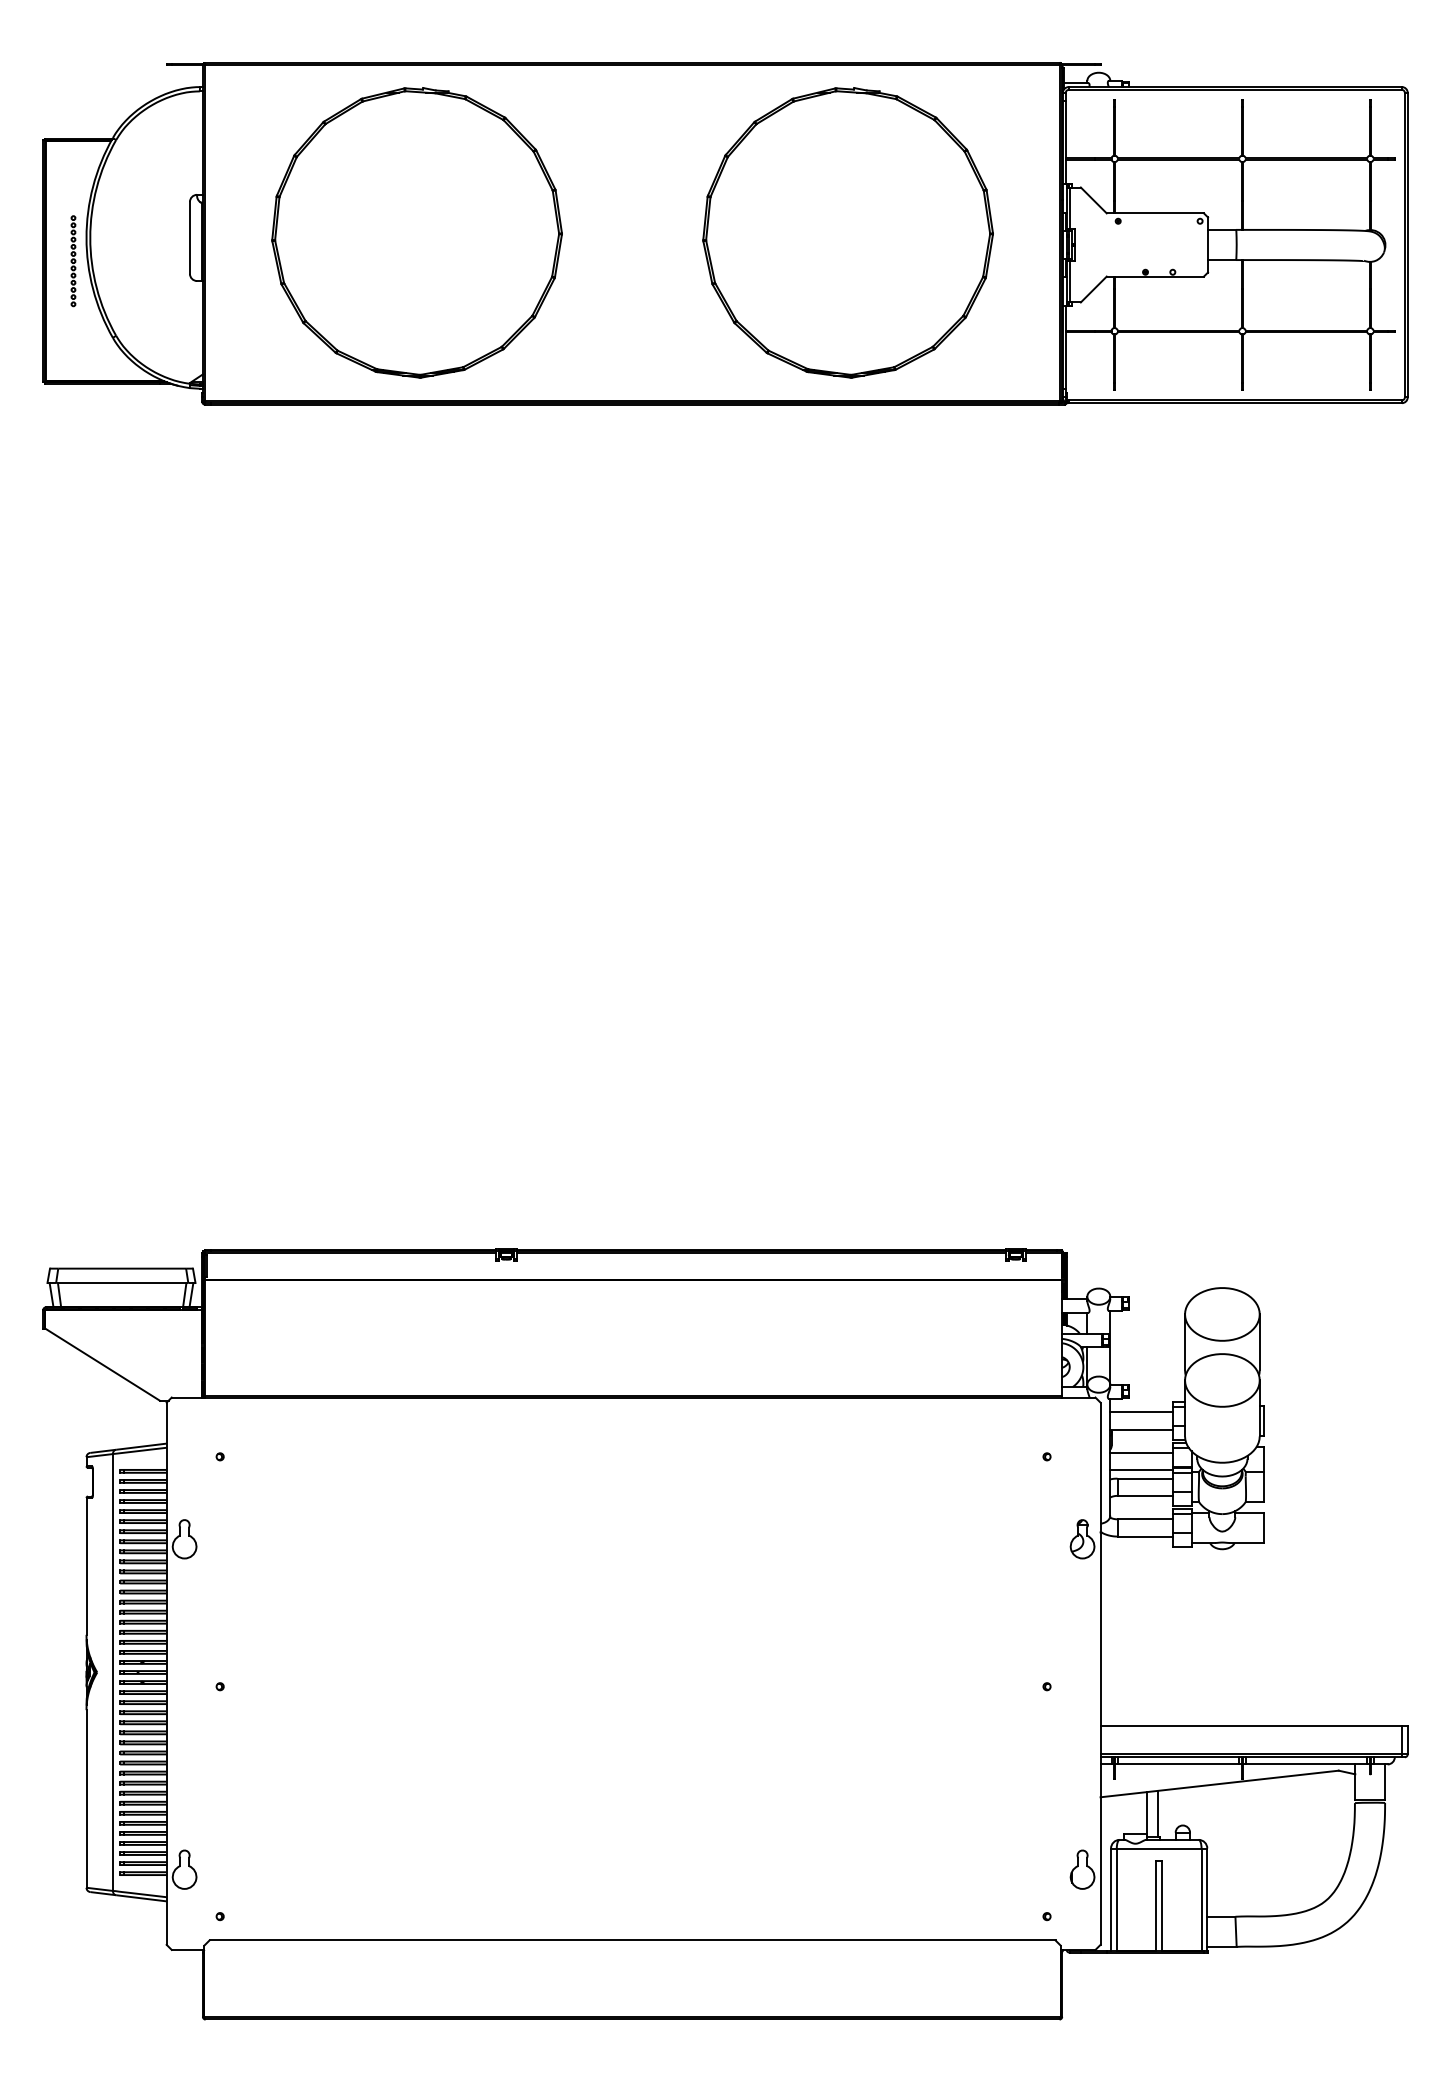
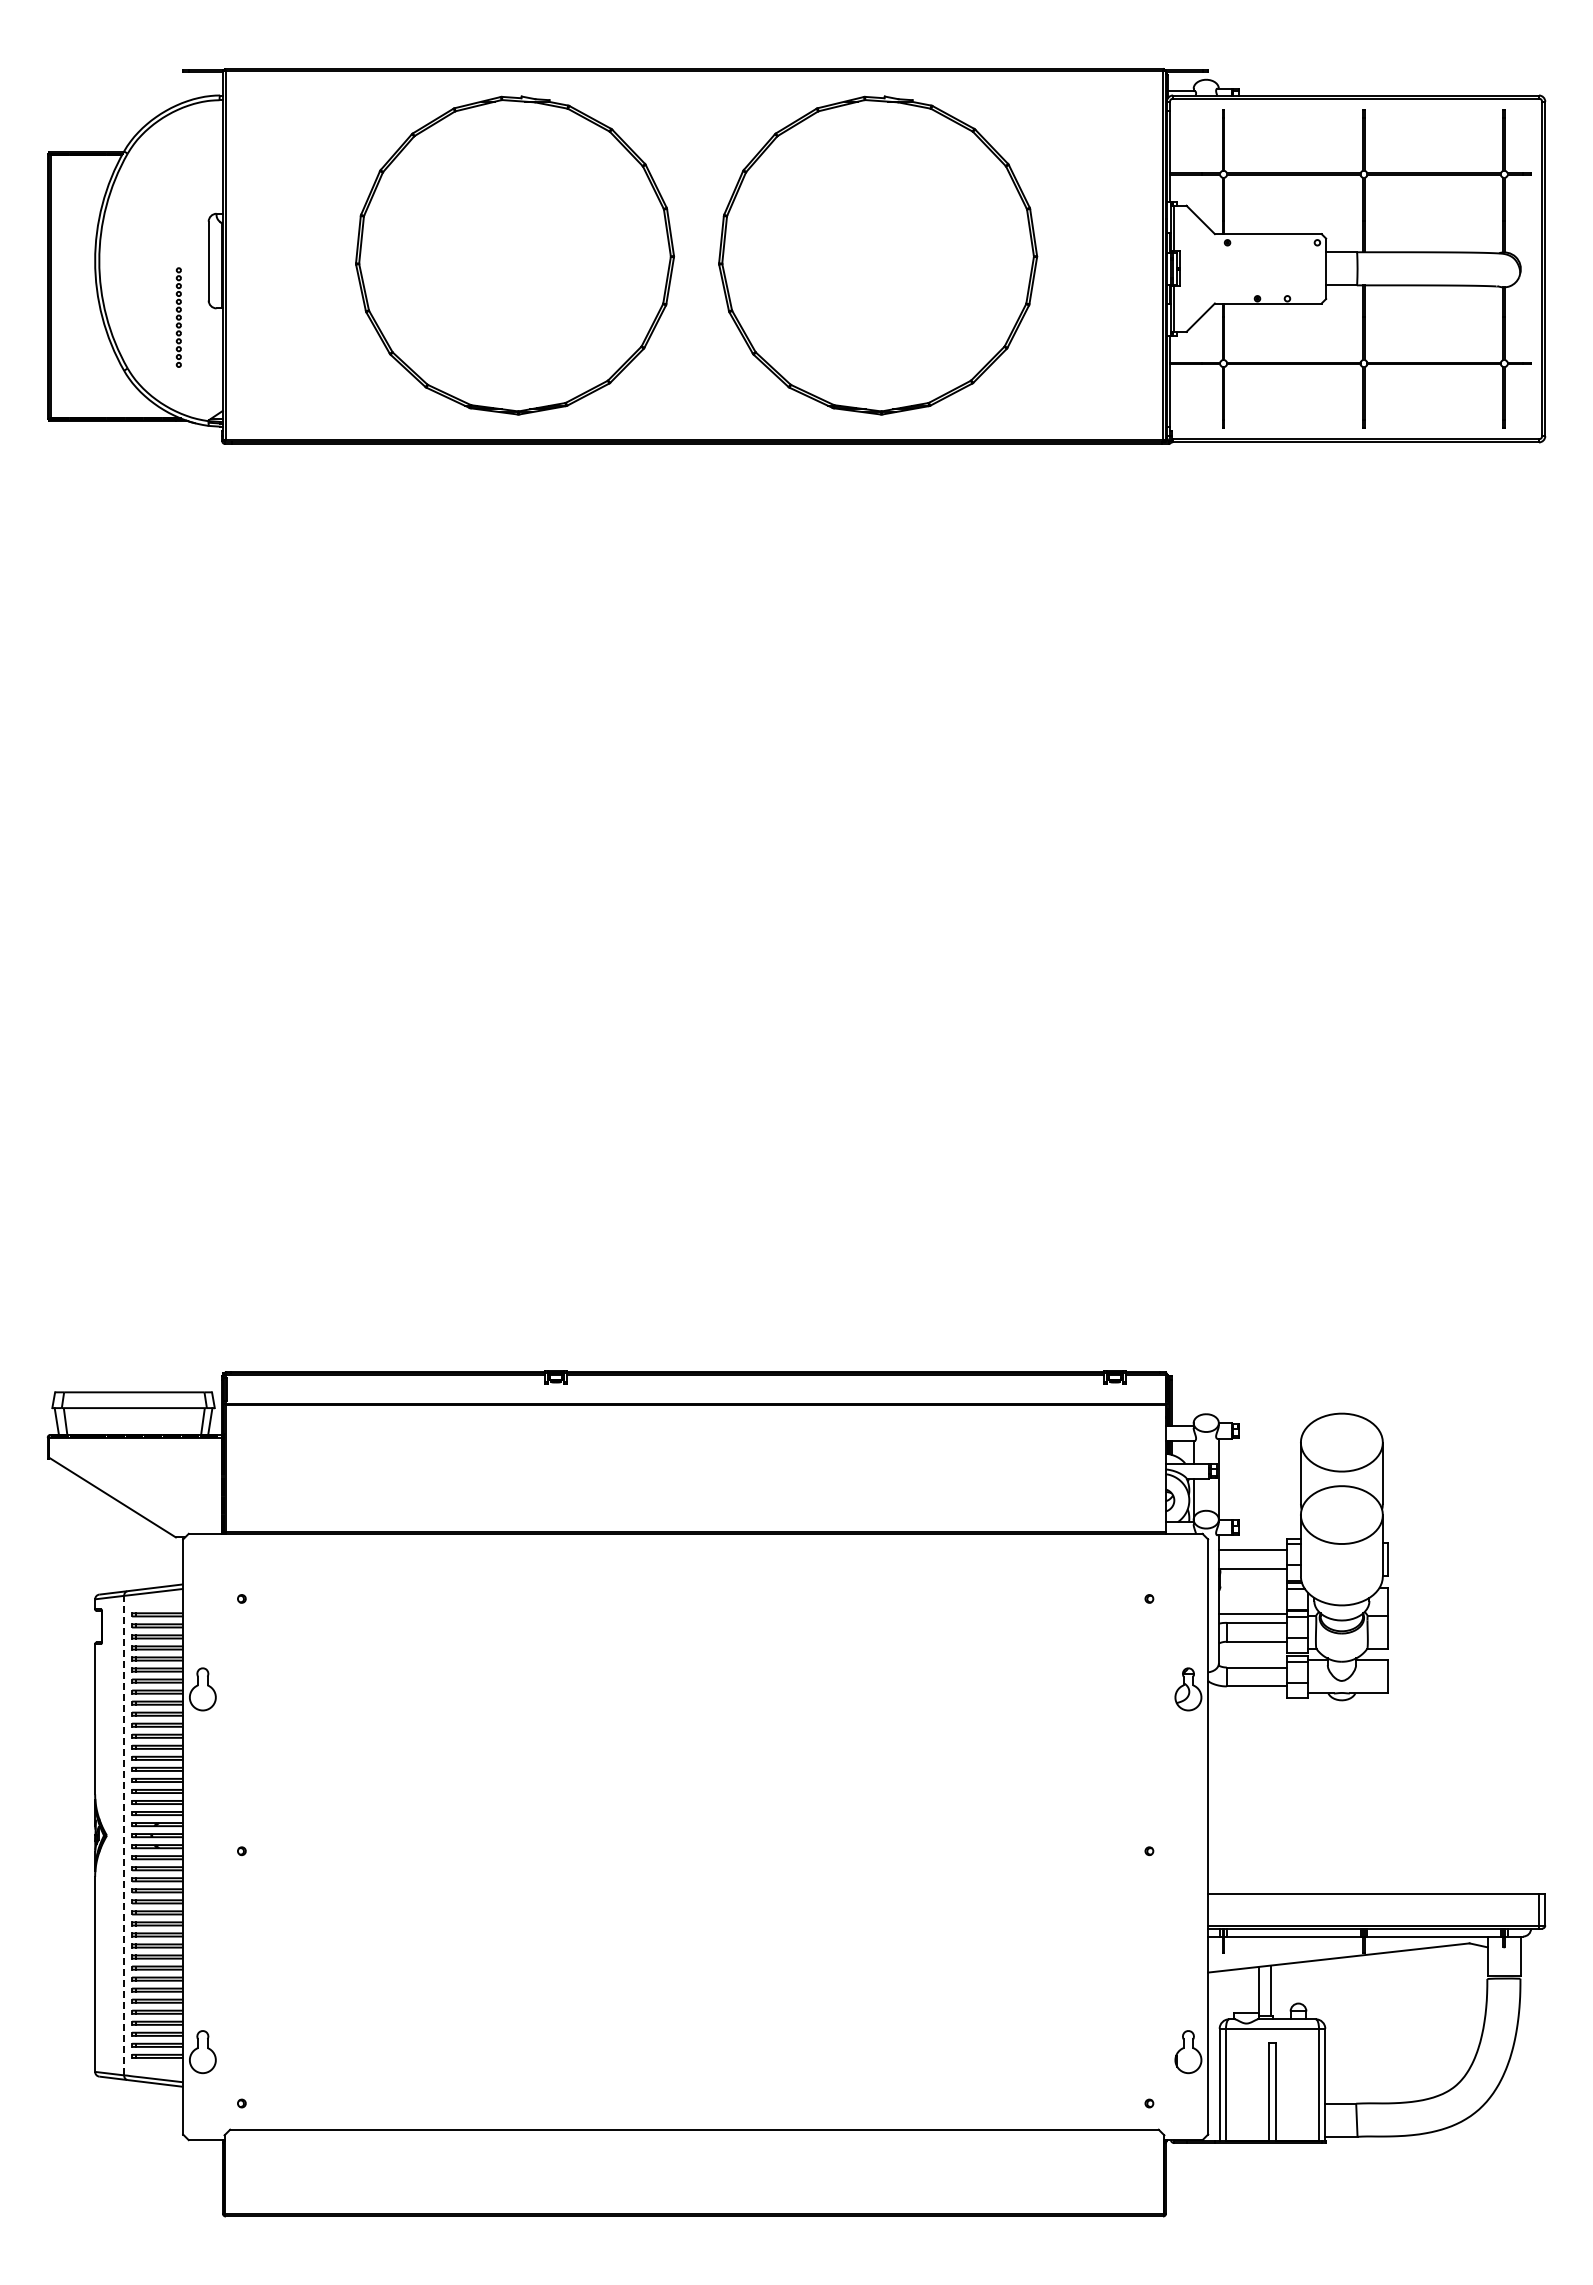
part: (416, 232) -> (514, 255), moved
part: (848, 232) -> (878, 255), moved
part: (73, 261) -> (178, 317), moved
line: (1140, 1452) -> (1252, 1594), removed
line: (113, 1672) -> (124, 1835), solid -> dashed

